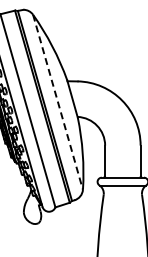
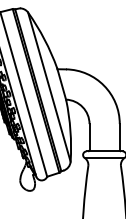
line: (58, 102) -> (49, 87), dashed -> solid

